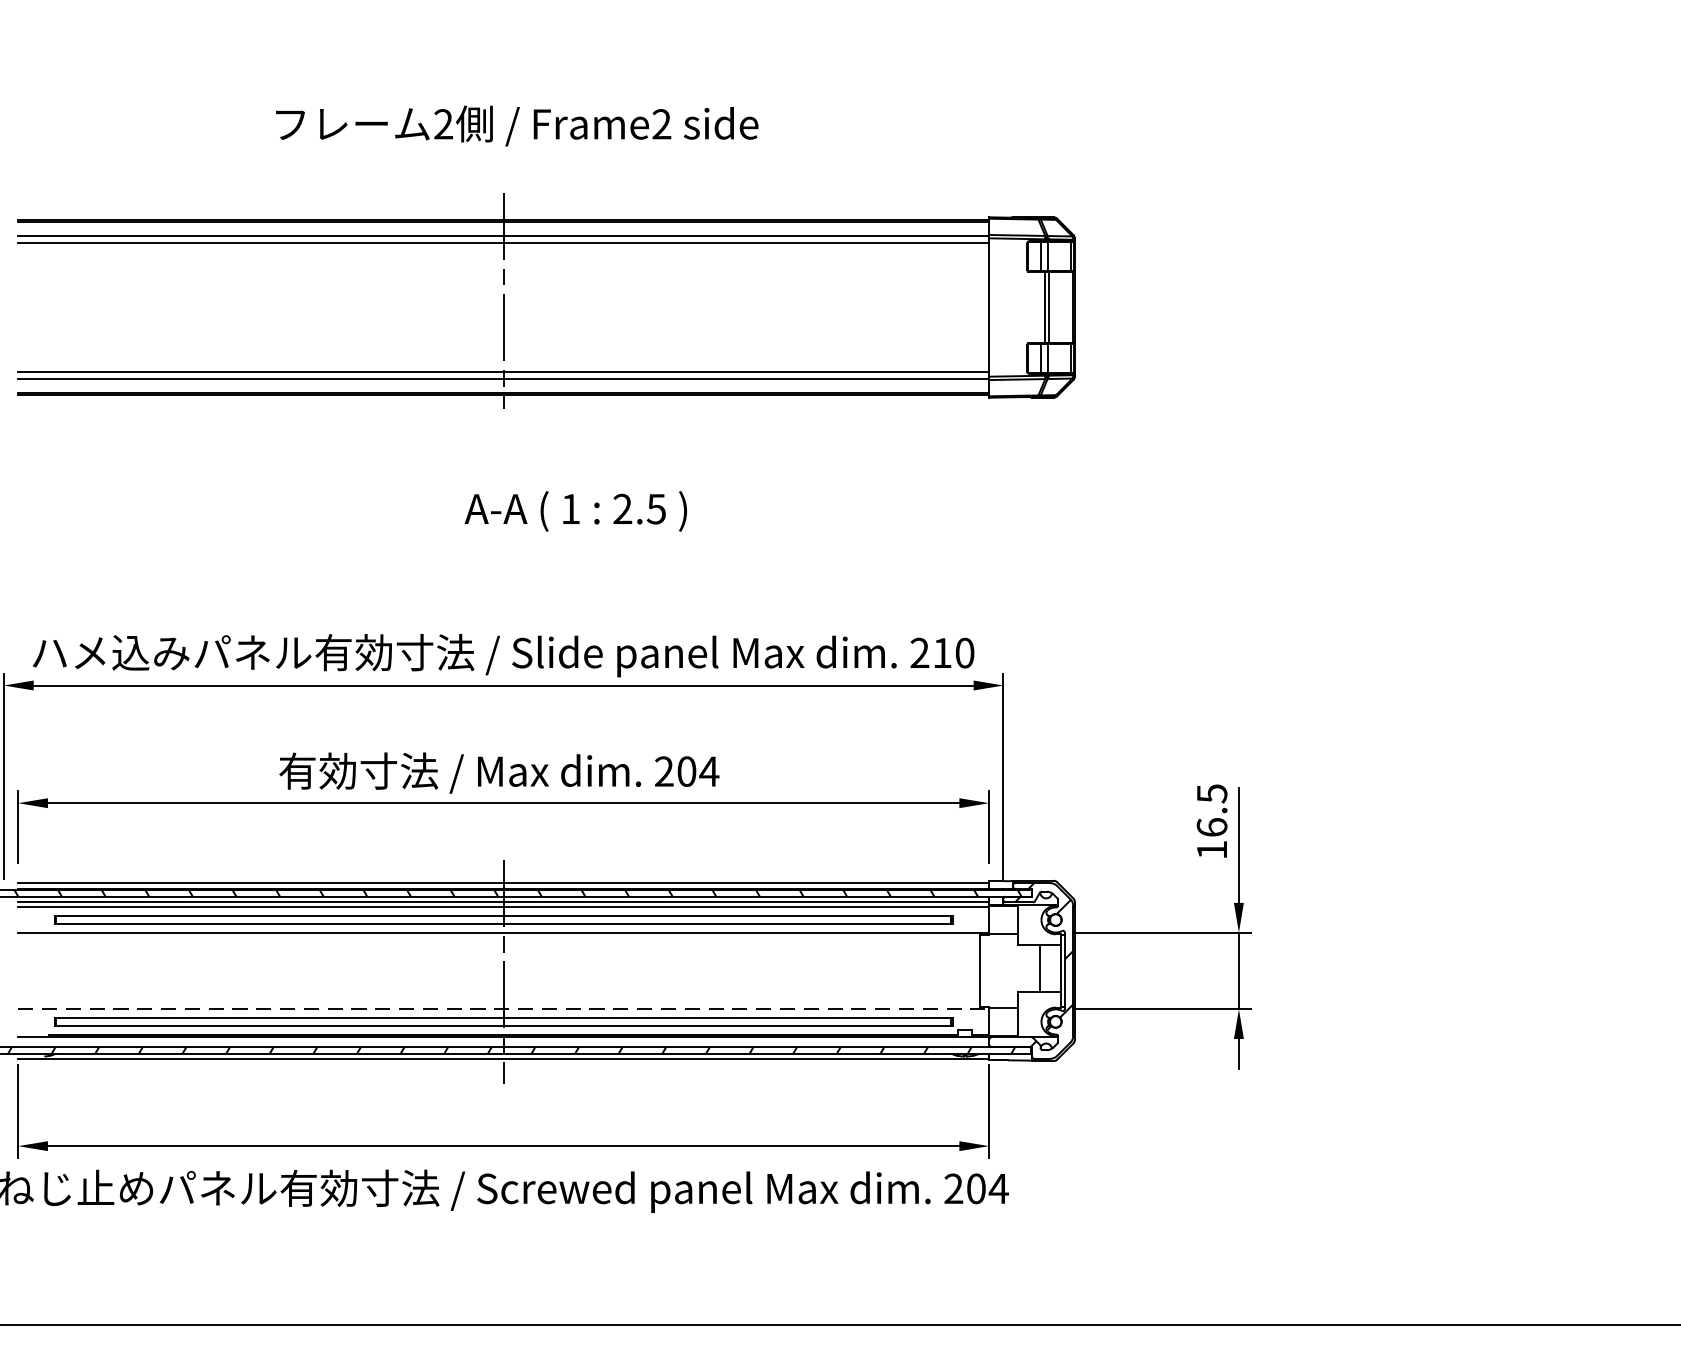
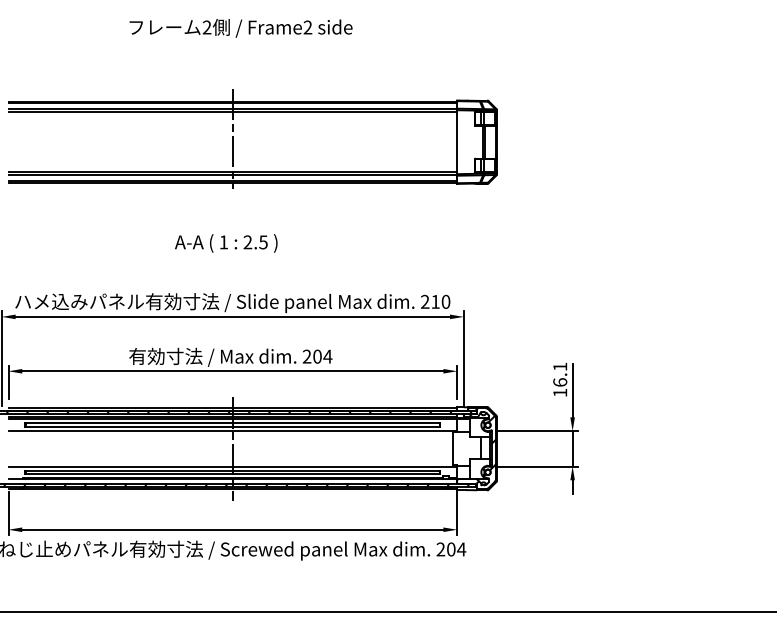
text: (515, 126) -> (240, 28), moved
text: (576, 511) -> (226, 243), moved
text: (1212, 792) -> (560, 366), 16.5 -> 16.1
line: (505, 1009) -> (233, 466), dashed -> solid

